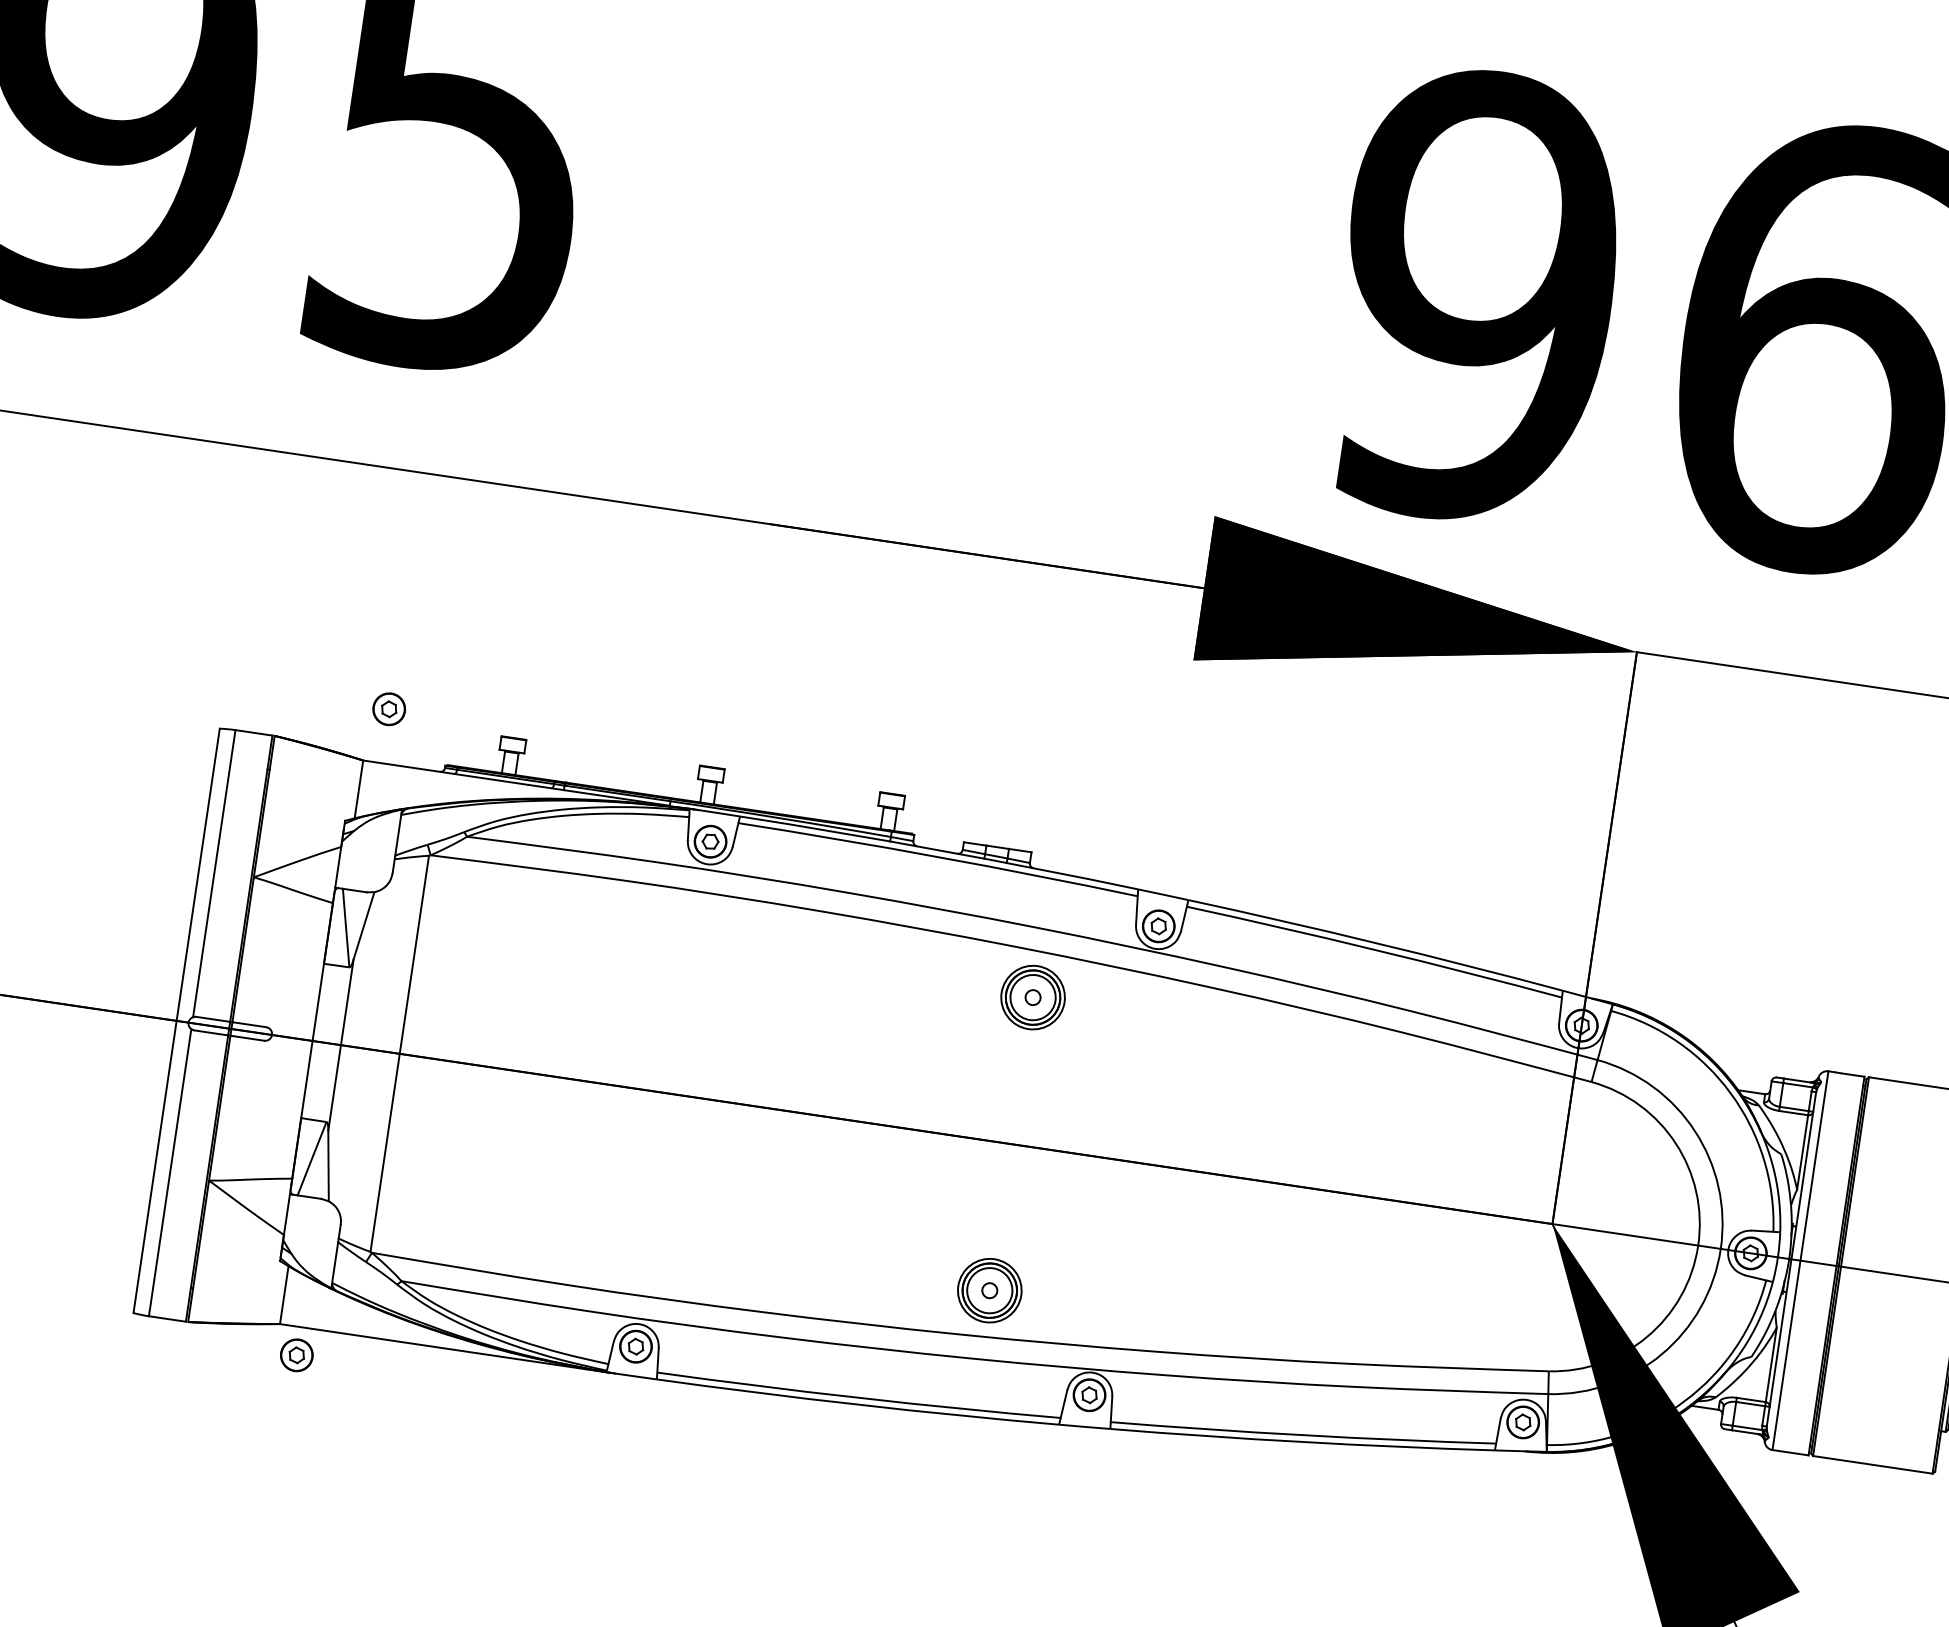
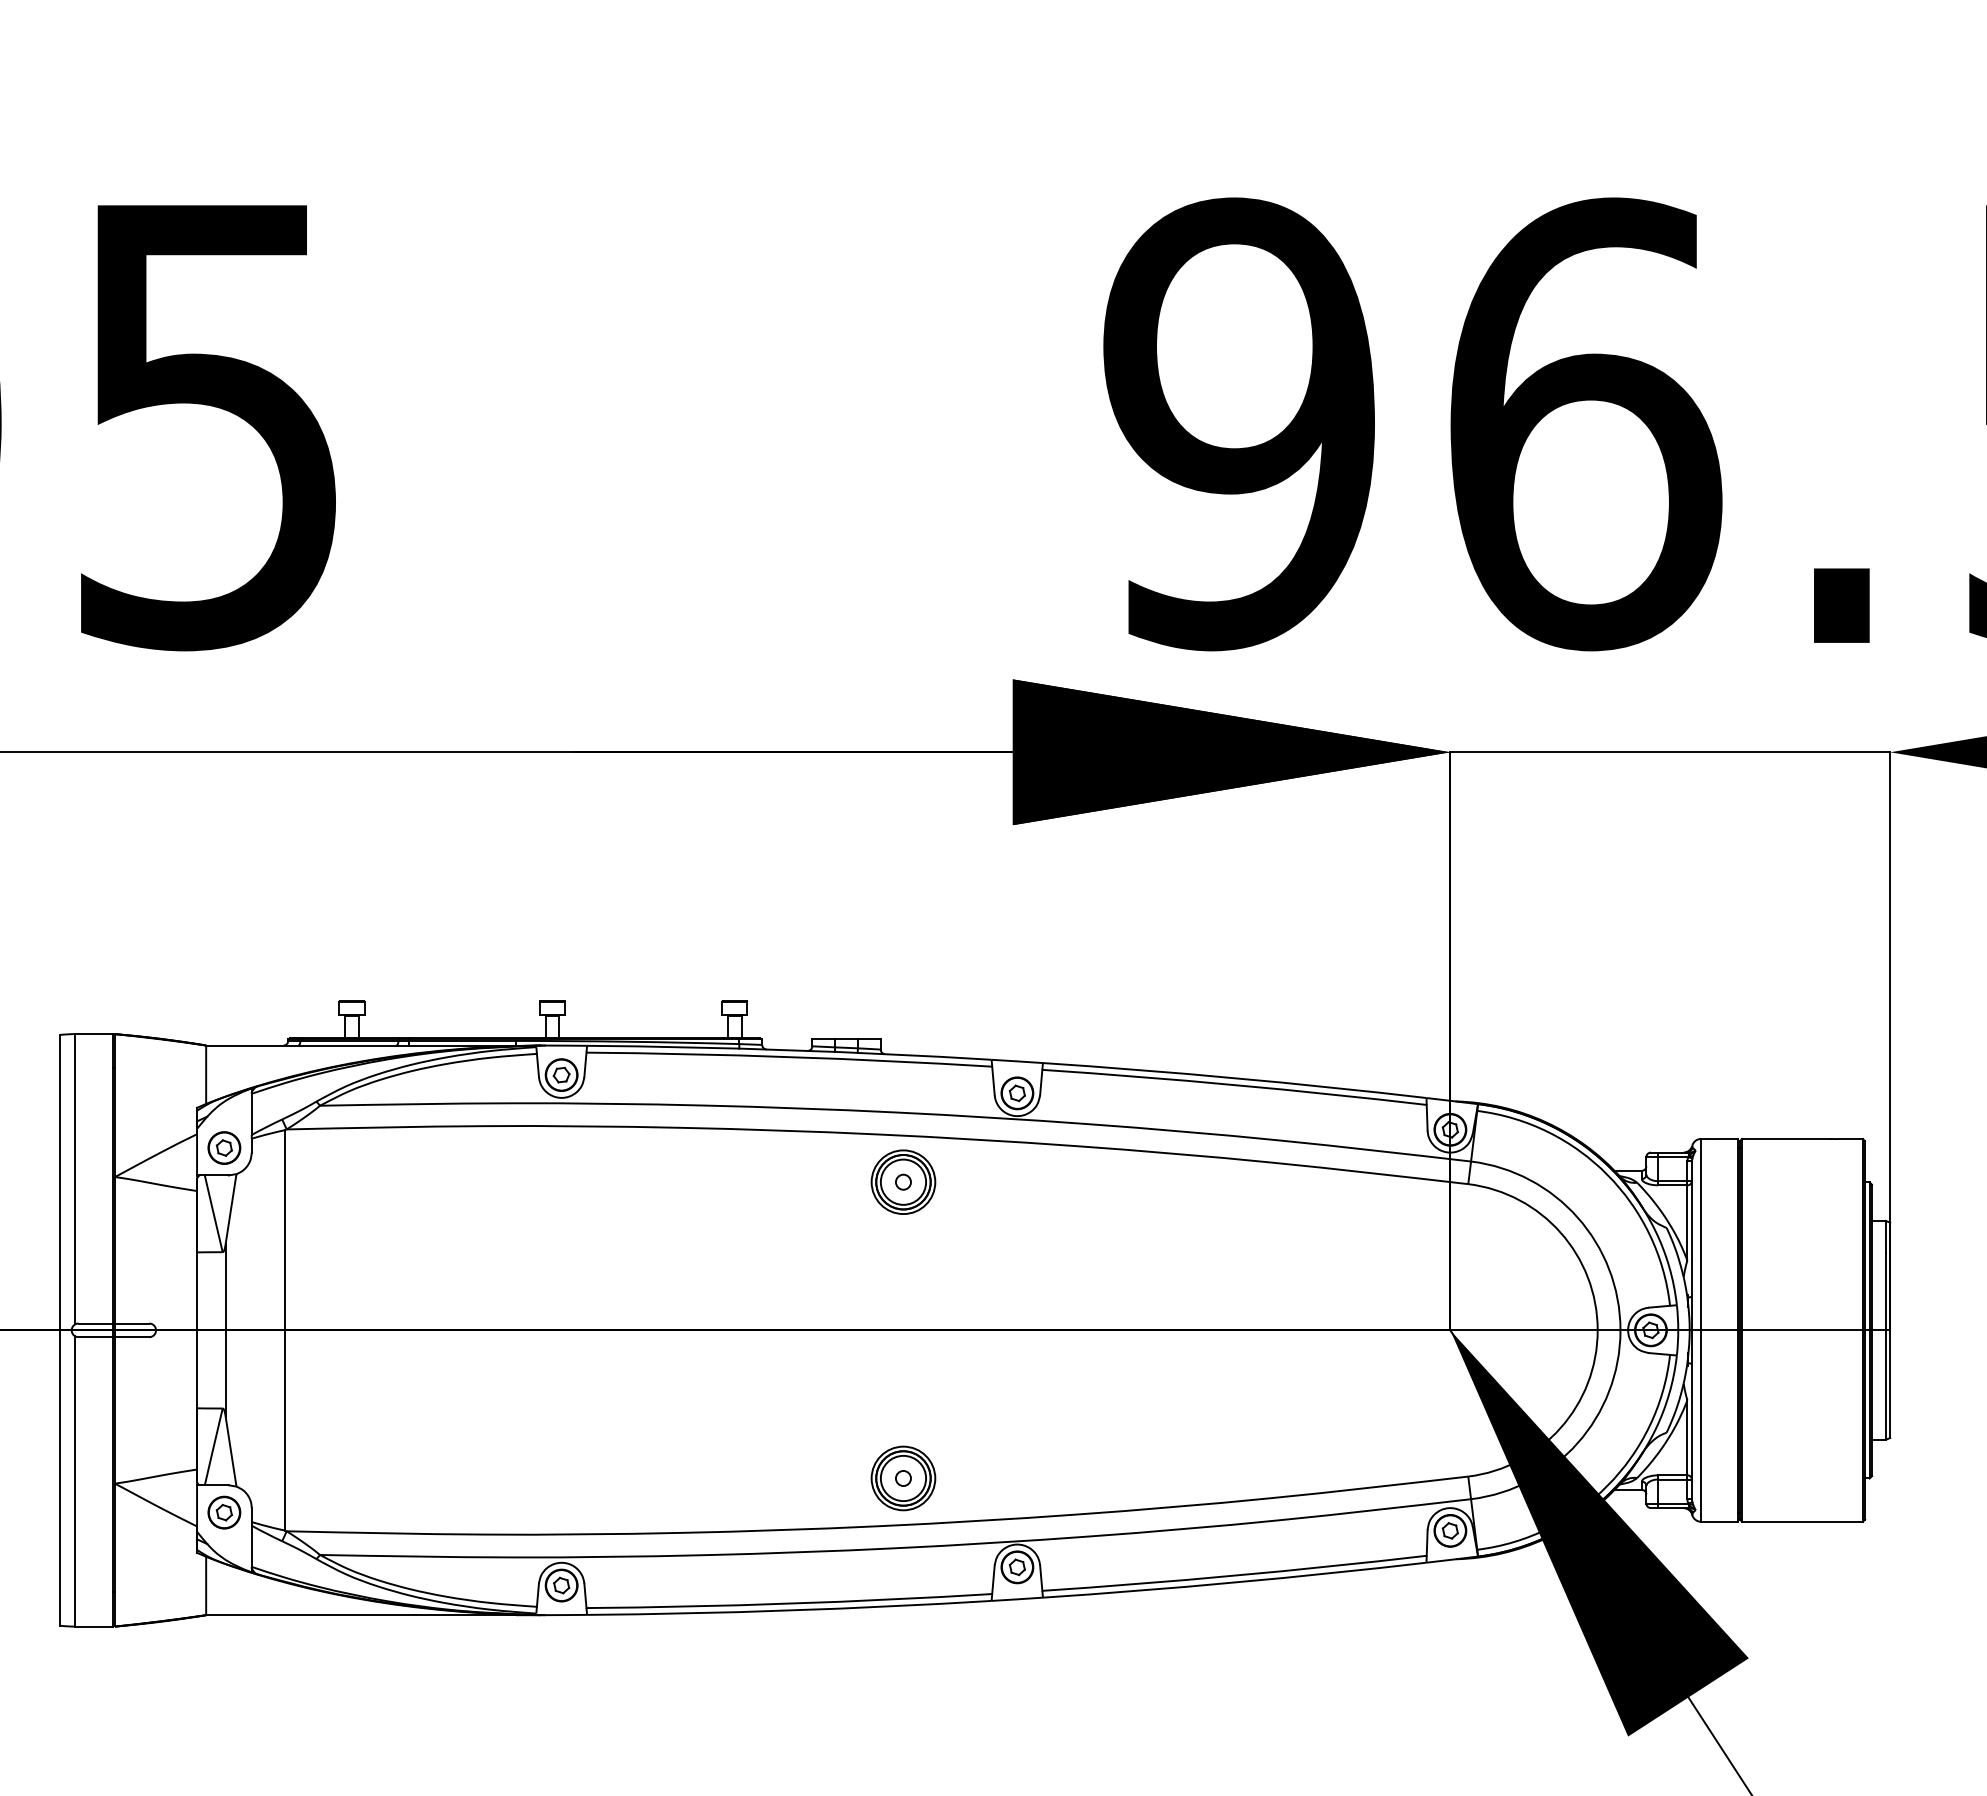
part: (389, 708) -> (224, 1147), moved
part: (296, 1355) -> (224, 1512), moved

